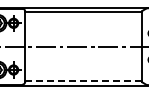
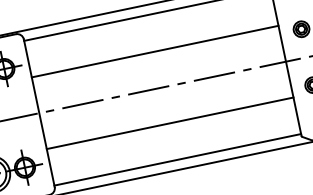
line: (83, 29) -> (154, 51), added
line: (83, 63) -> (169, 123), added
line: (84, 80) -> (179, 158), dashed -> solid

